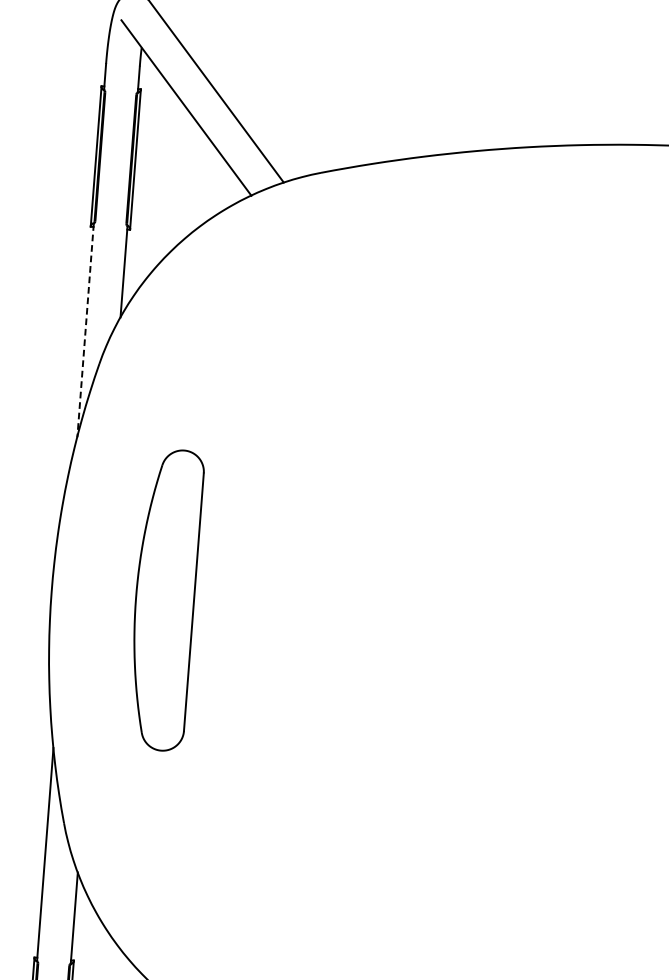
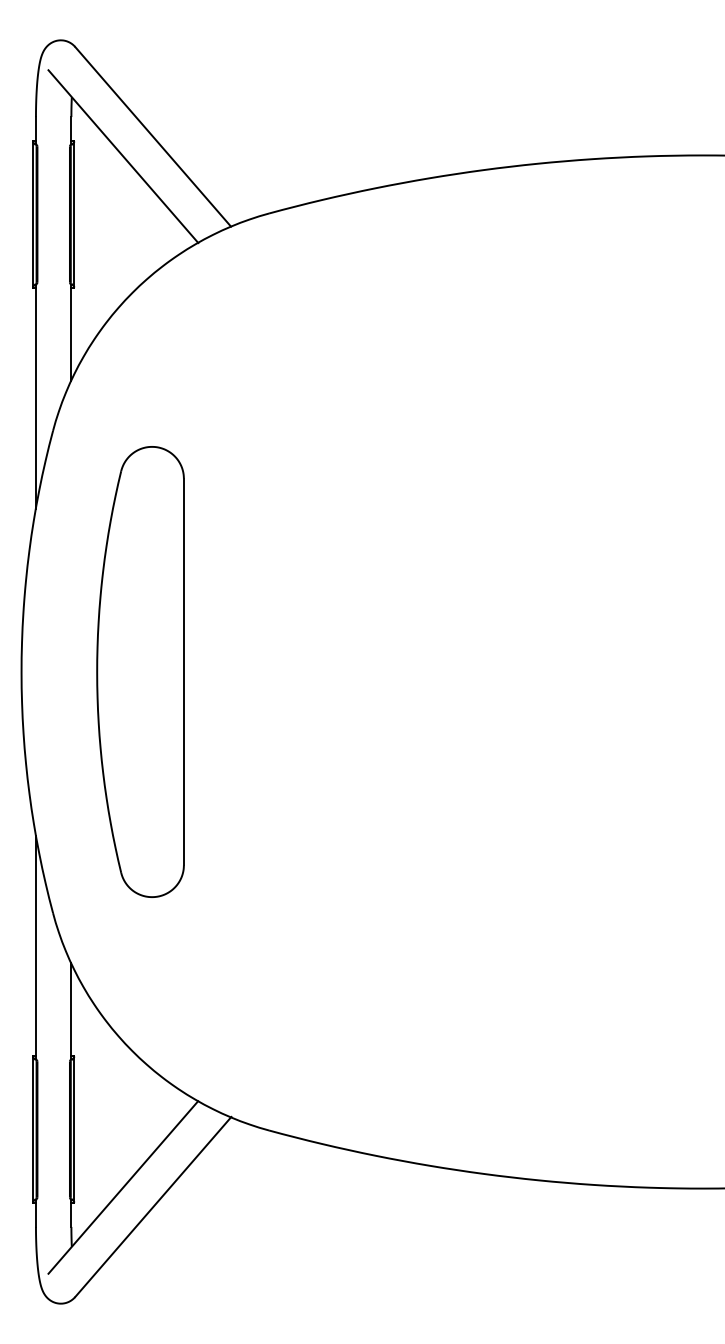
line: (85, 330) -> (35, 397), dashed -> solid
part: (165, 599) -> (140, 671), size x1.43

